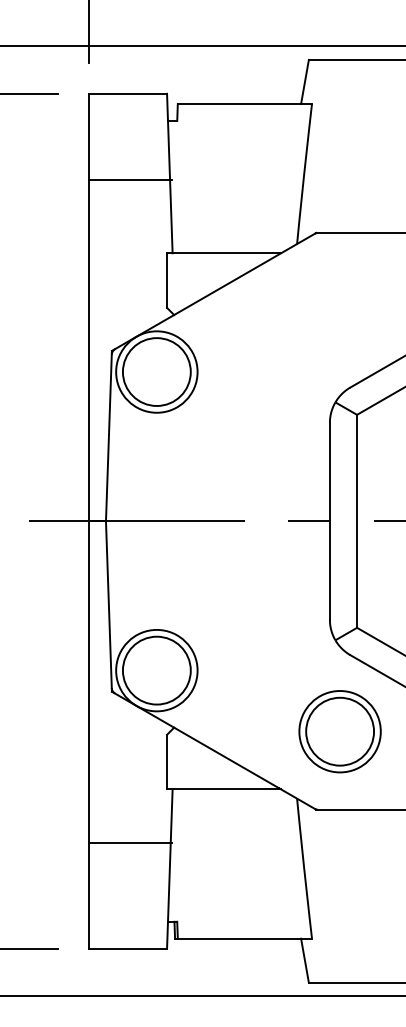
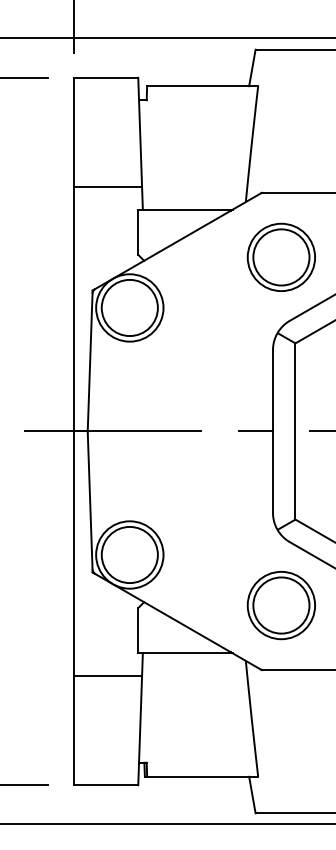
line: (129, 180) -> (107, 187), moved
part: (338, 309) -> (280, 256), added
line: (129, 842) -> (107, 675), moved

